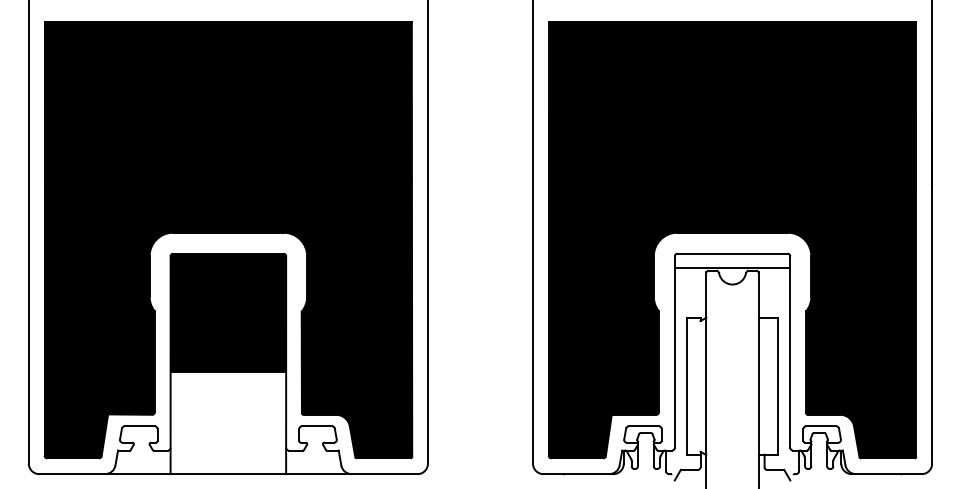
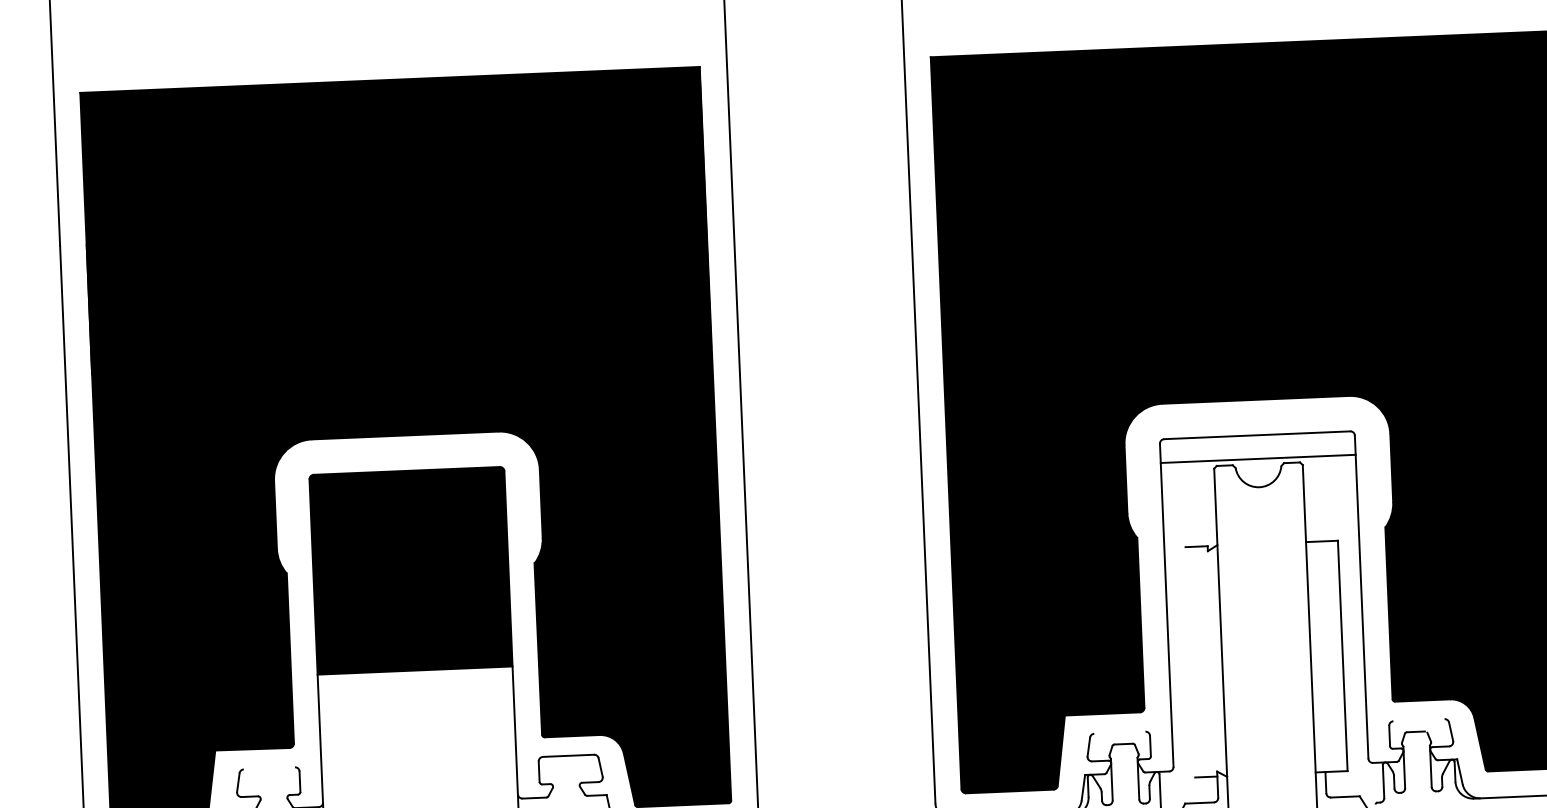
line: (687, 386) -> (1190, 662), removed
line: (139, 426) -> (269, 768), removed
line: (643, 426) -> (1119, 733), removed
line: (821, 426) -> (1419, 720), removed

